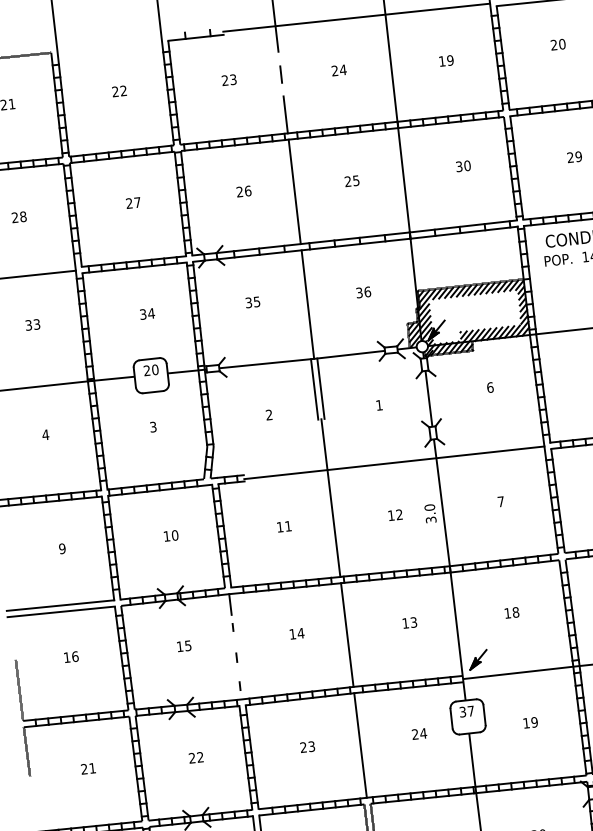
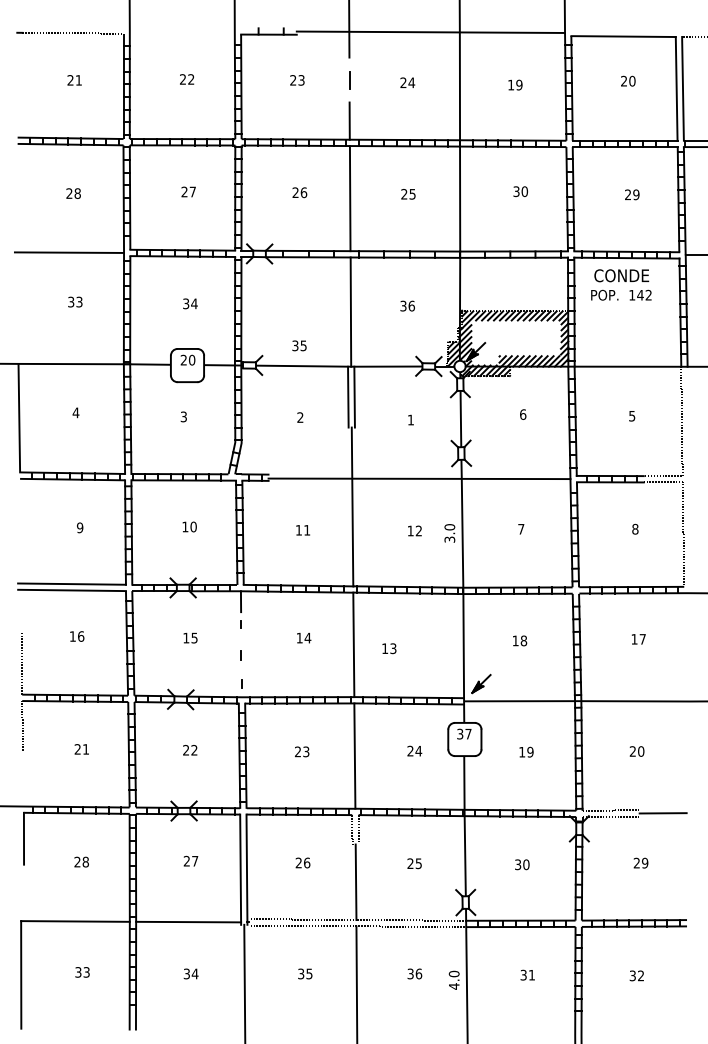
text: (252, 302) -> (299, 345), moved
text: (409, 622) -> (389, 648), moved

